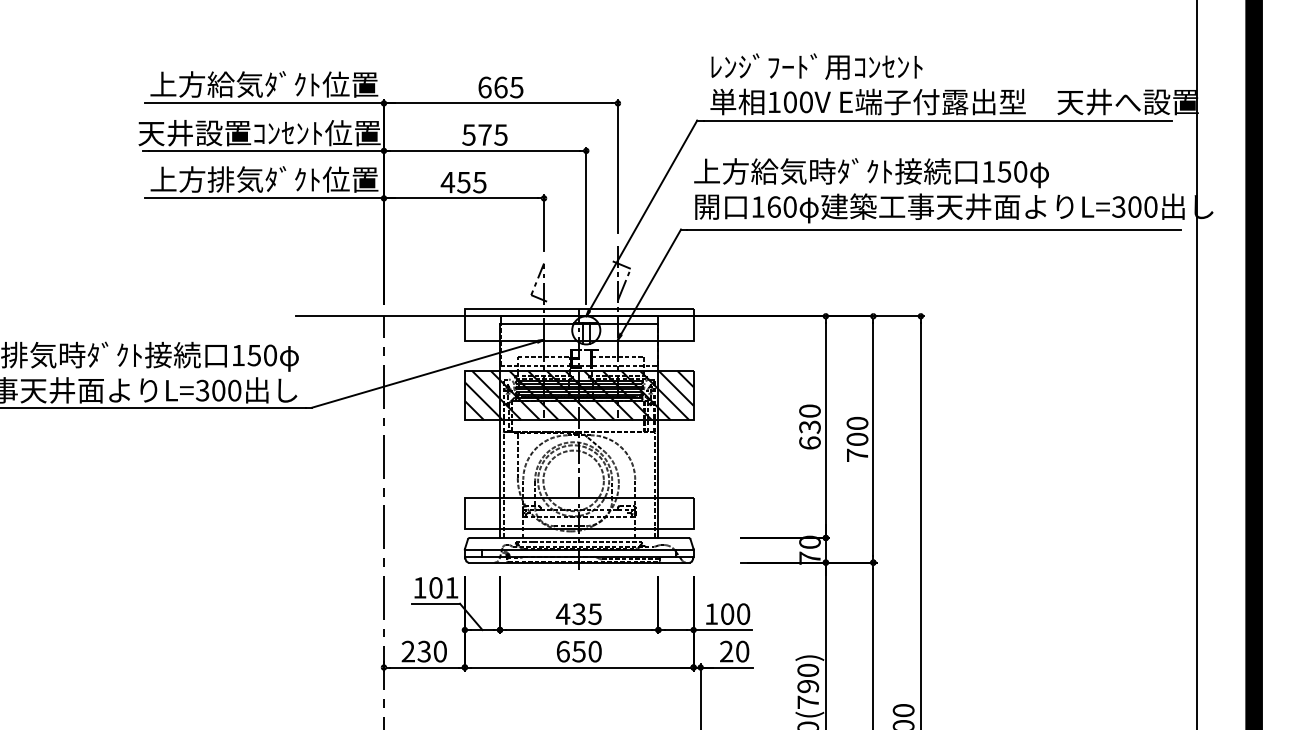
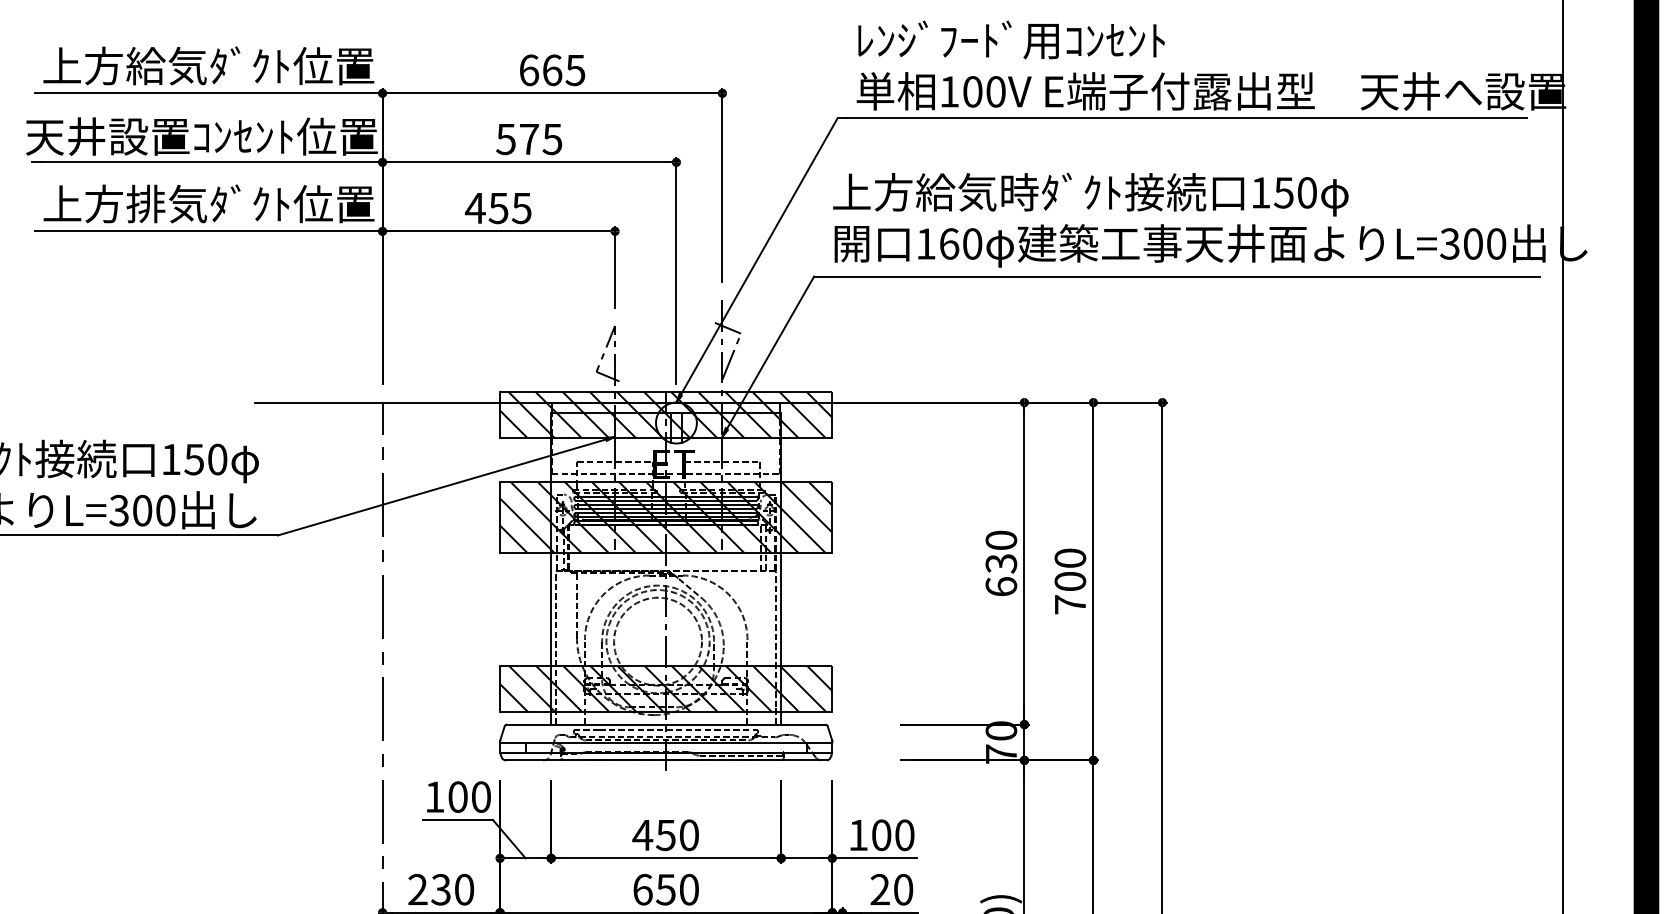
hatch: (578, 324) -> (665, 414), added
hatch: (578, 513) -> (665, 689), added
text: (451, 587) -> (480, 796), 101 -> 100
text: (586, 613) -> (676, 834), 435 -> 450

